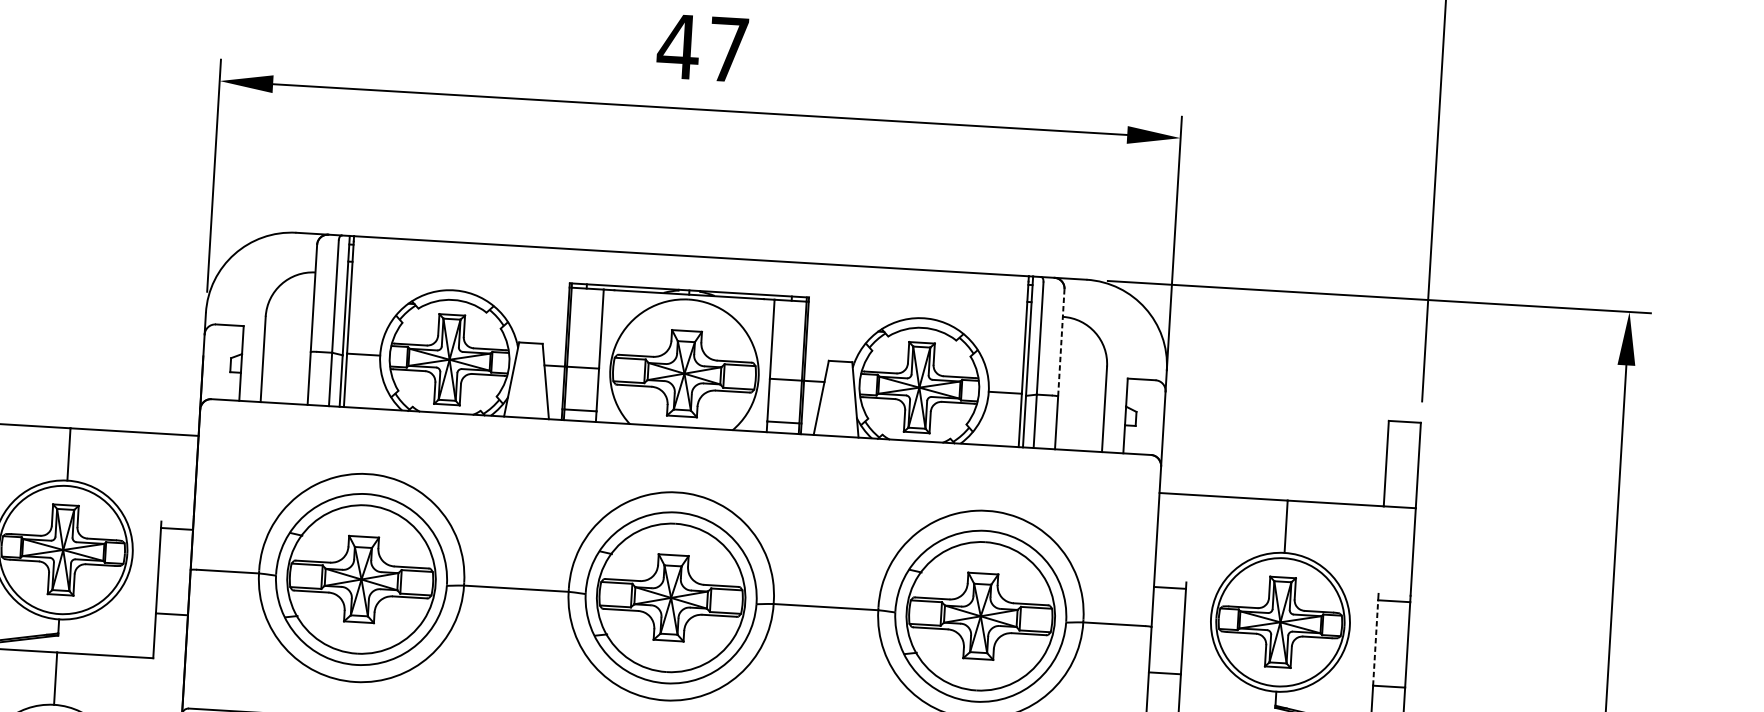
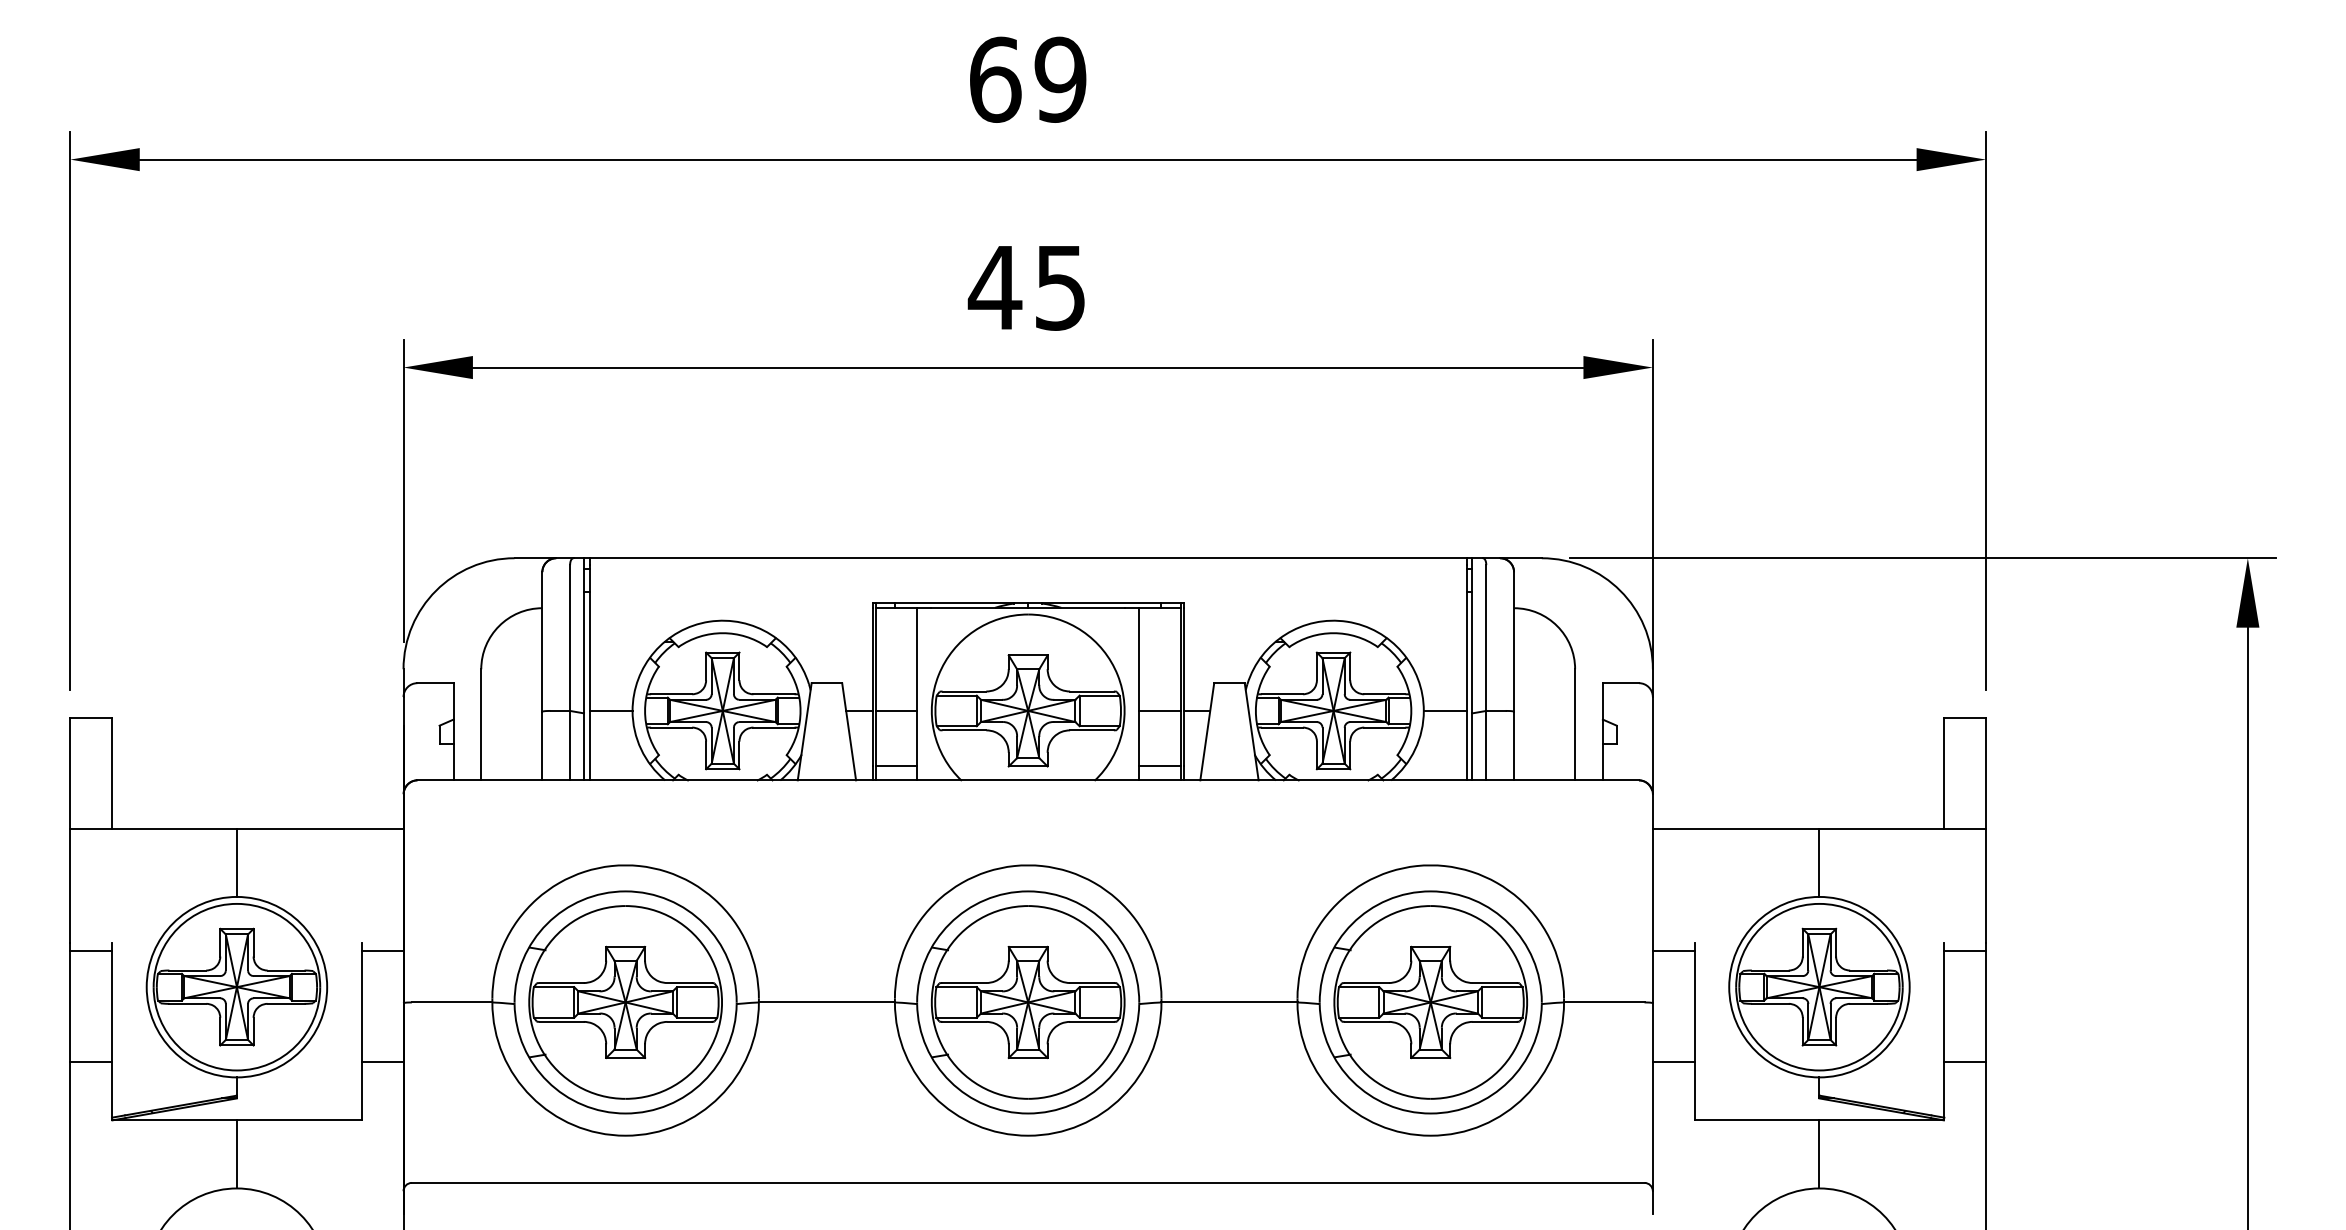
text: (728, 50) -> (1060, 288), 47 -> 45
line: (1061, 342) -> (1514, 641), dashed -> solid
line: (1375, 642) -> (1944, 1006), dashed -> solid

